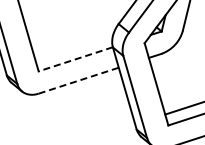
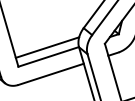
line: (74, 47) -> (47, 47), added
line: (75, 59) -> (48, 57), dashed -> solid
line: (79, 80) -> (51, 74), dashed -> solid

